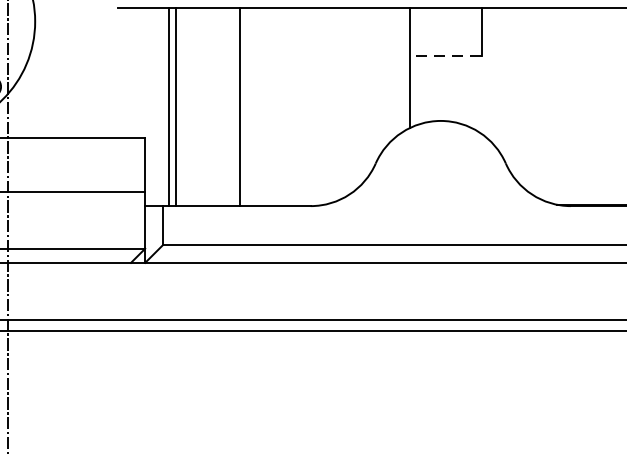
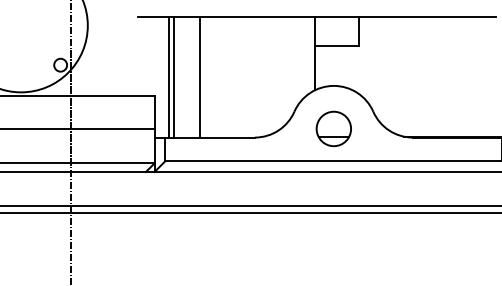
line: (446, 55) -> (337, 46), dashed -> solid
line: (239, 107) -> (199, 77), moved
part: (440, 191) -> (333, 128), added

